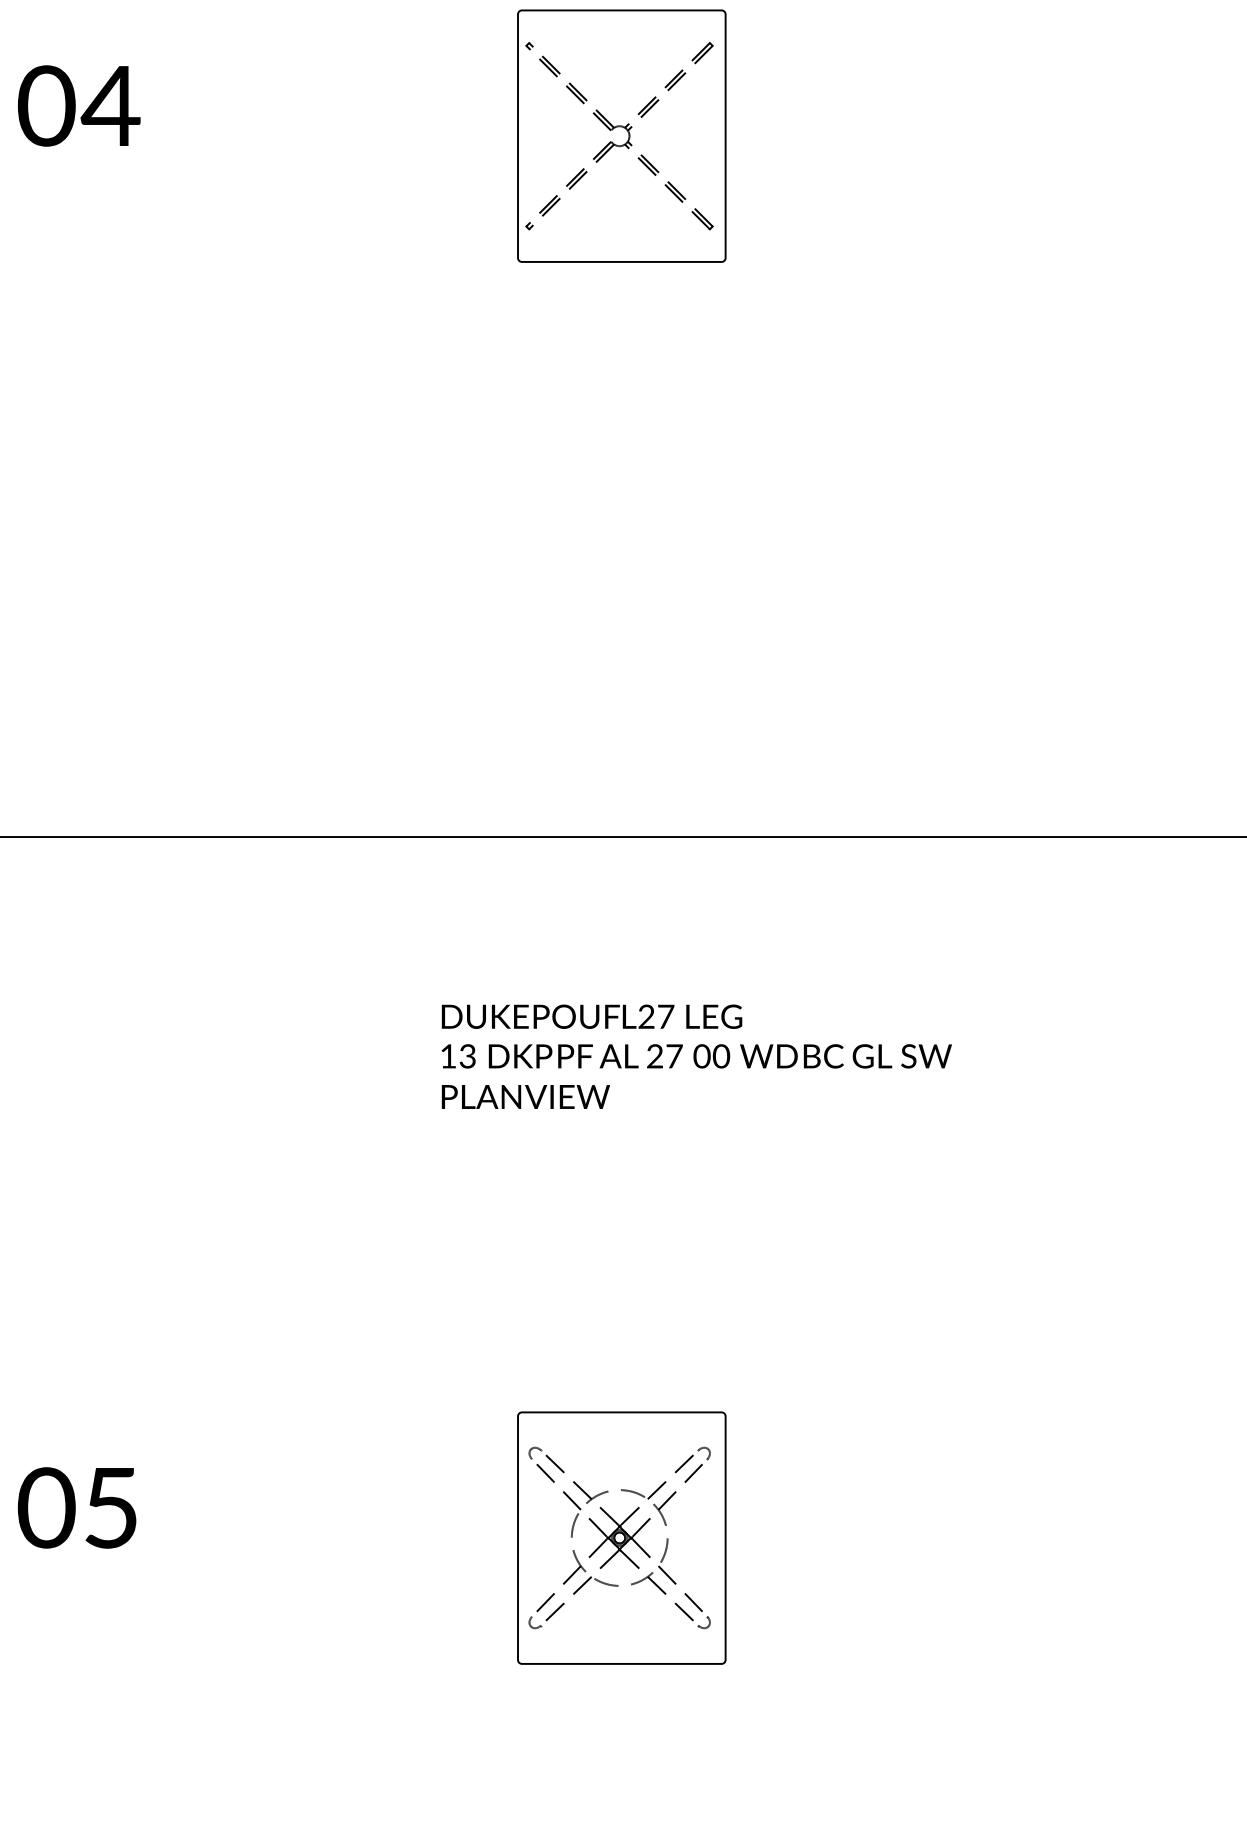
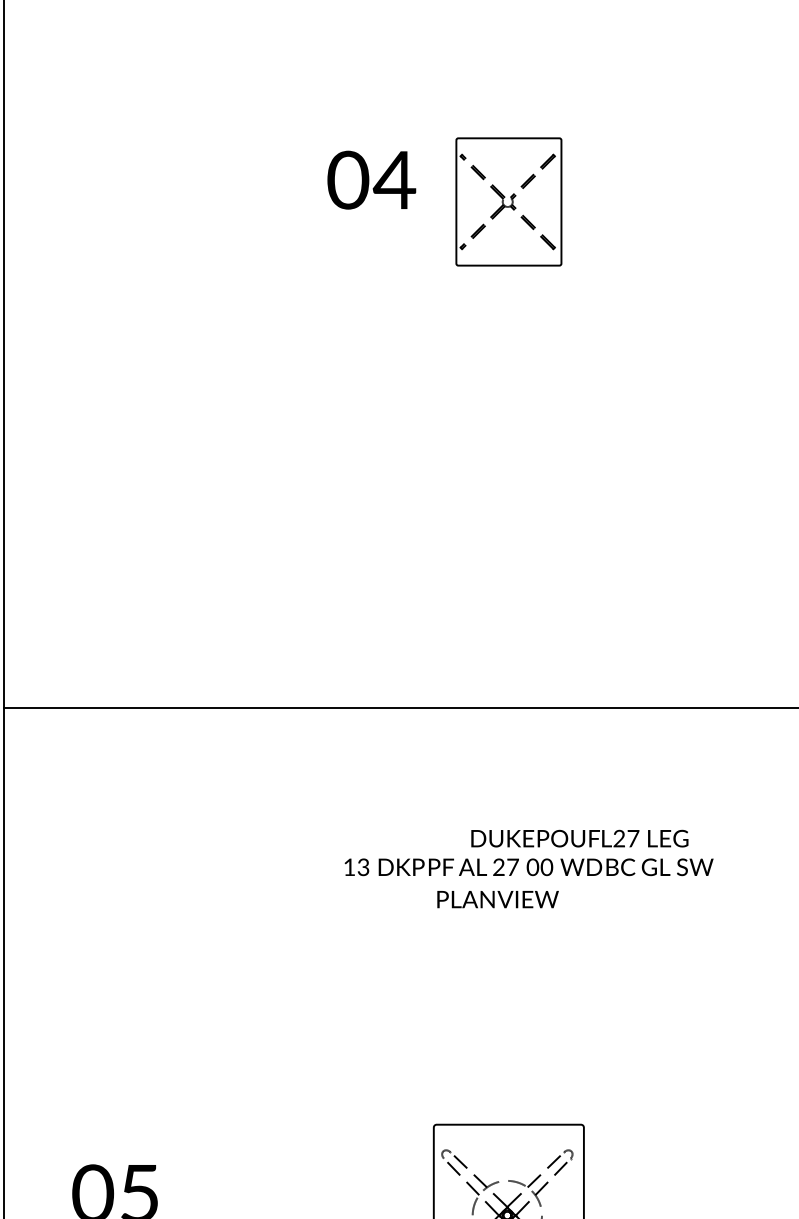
text: (78, 105) -> (371, 179), moved
part: (621, 135) -> (508, 201), size x0.7
text: (591, 1016) -> (579, 838), moved
text: (696, 1056) -> (528, 867), moved
text: (525, 1096) -> (497, 899), moved

